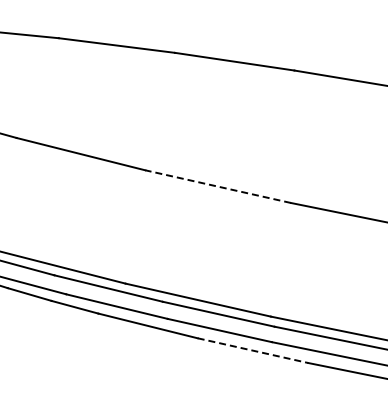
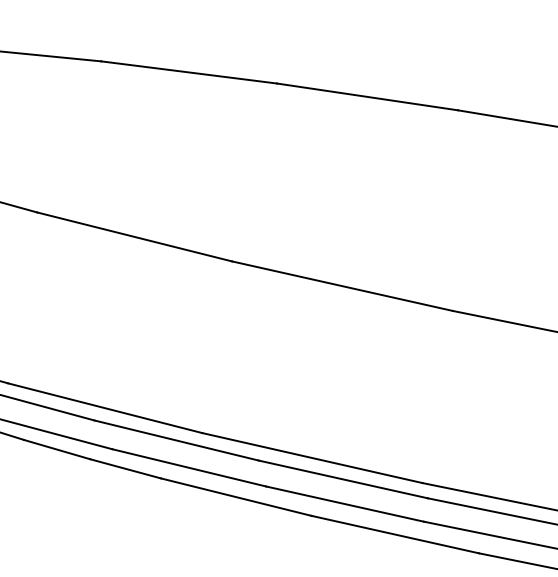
line: (218, 186) -> (343, 285), dashed -> solid
line: (253, 350) -> (396, 534), dashed -> solid

